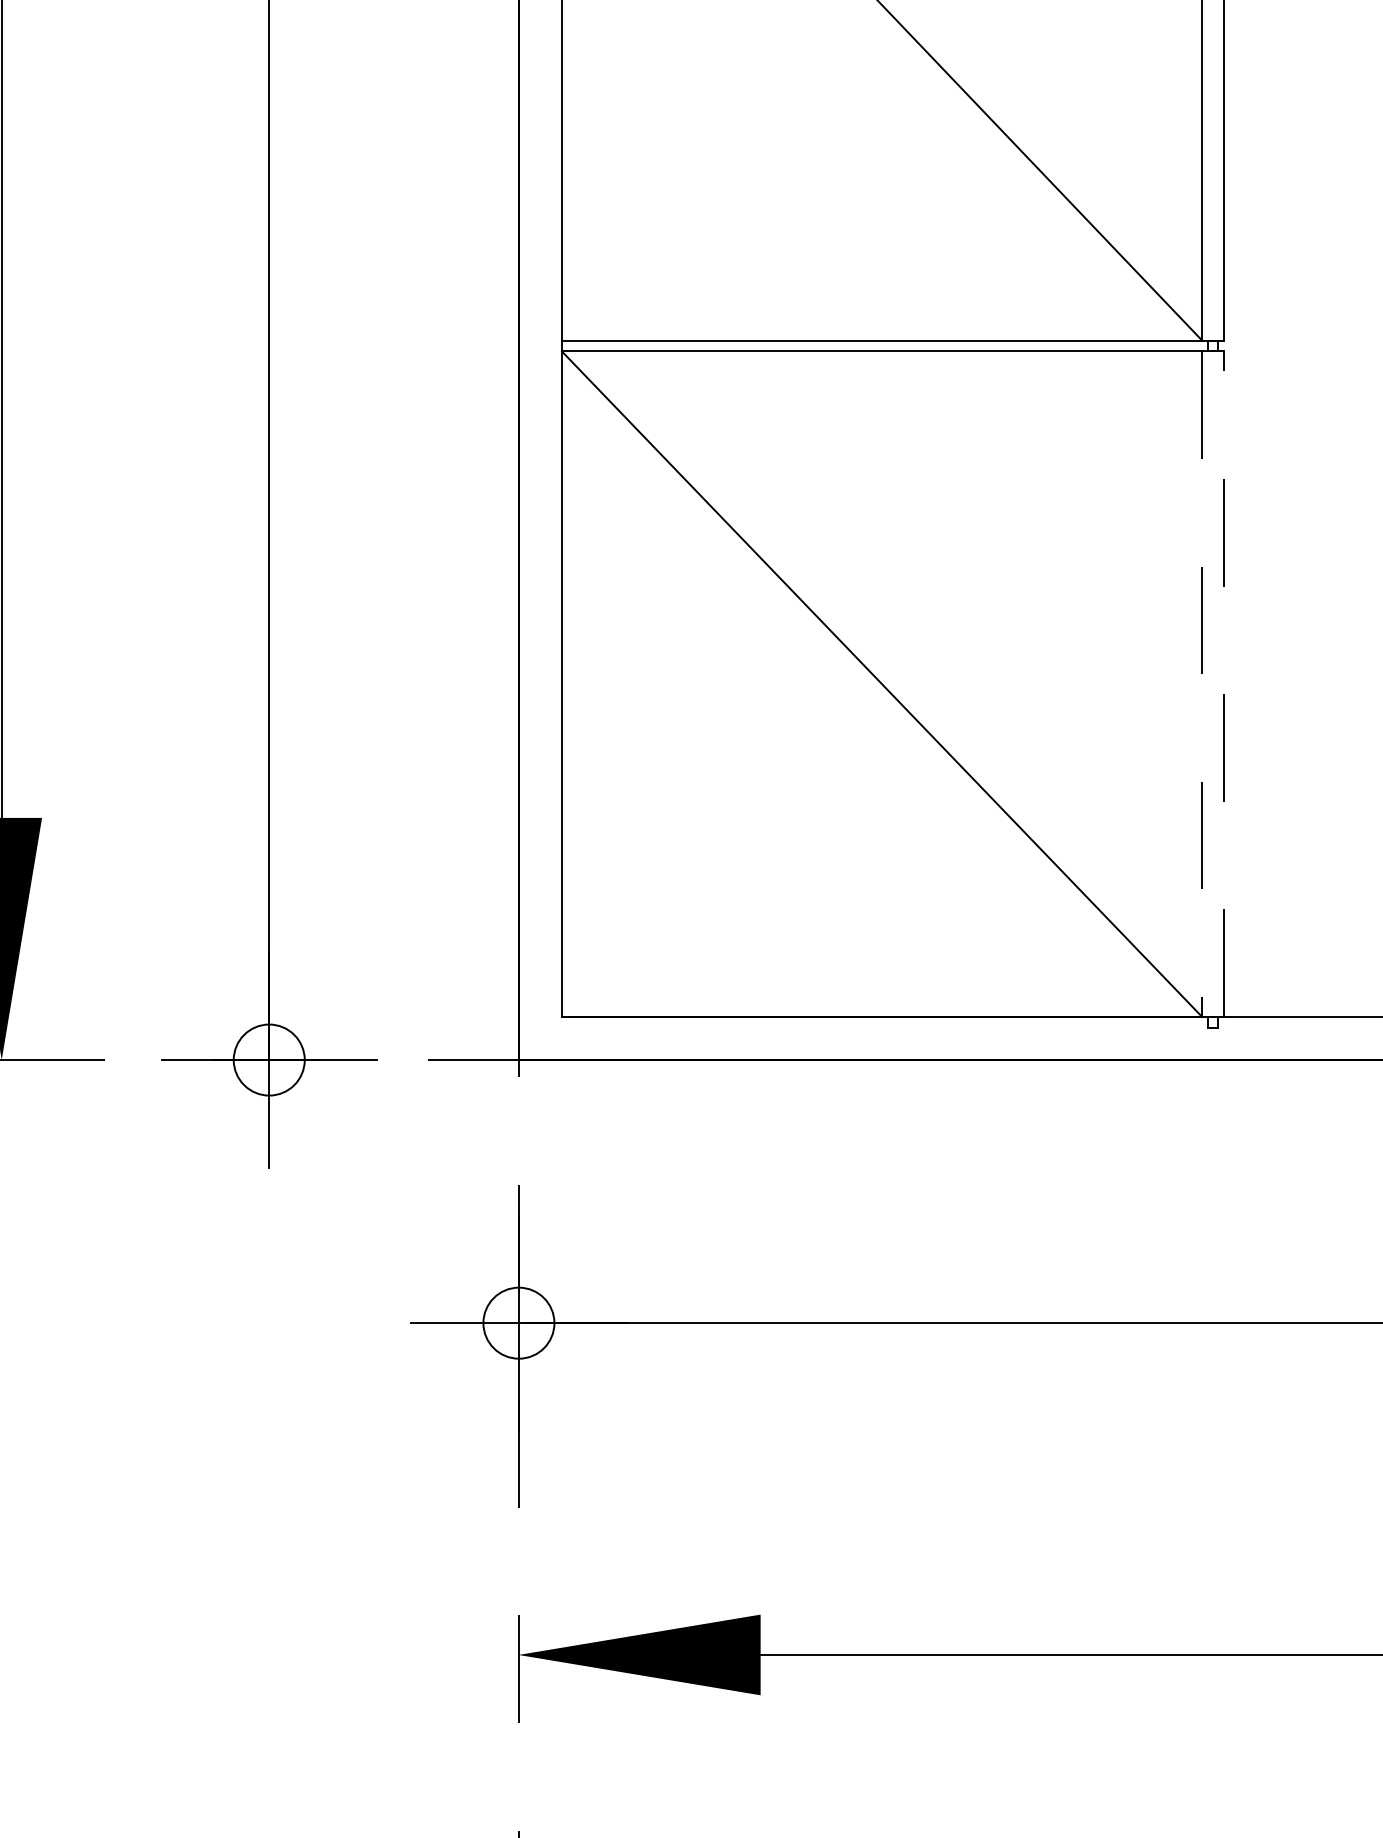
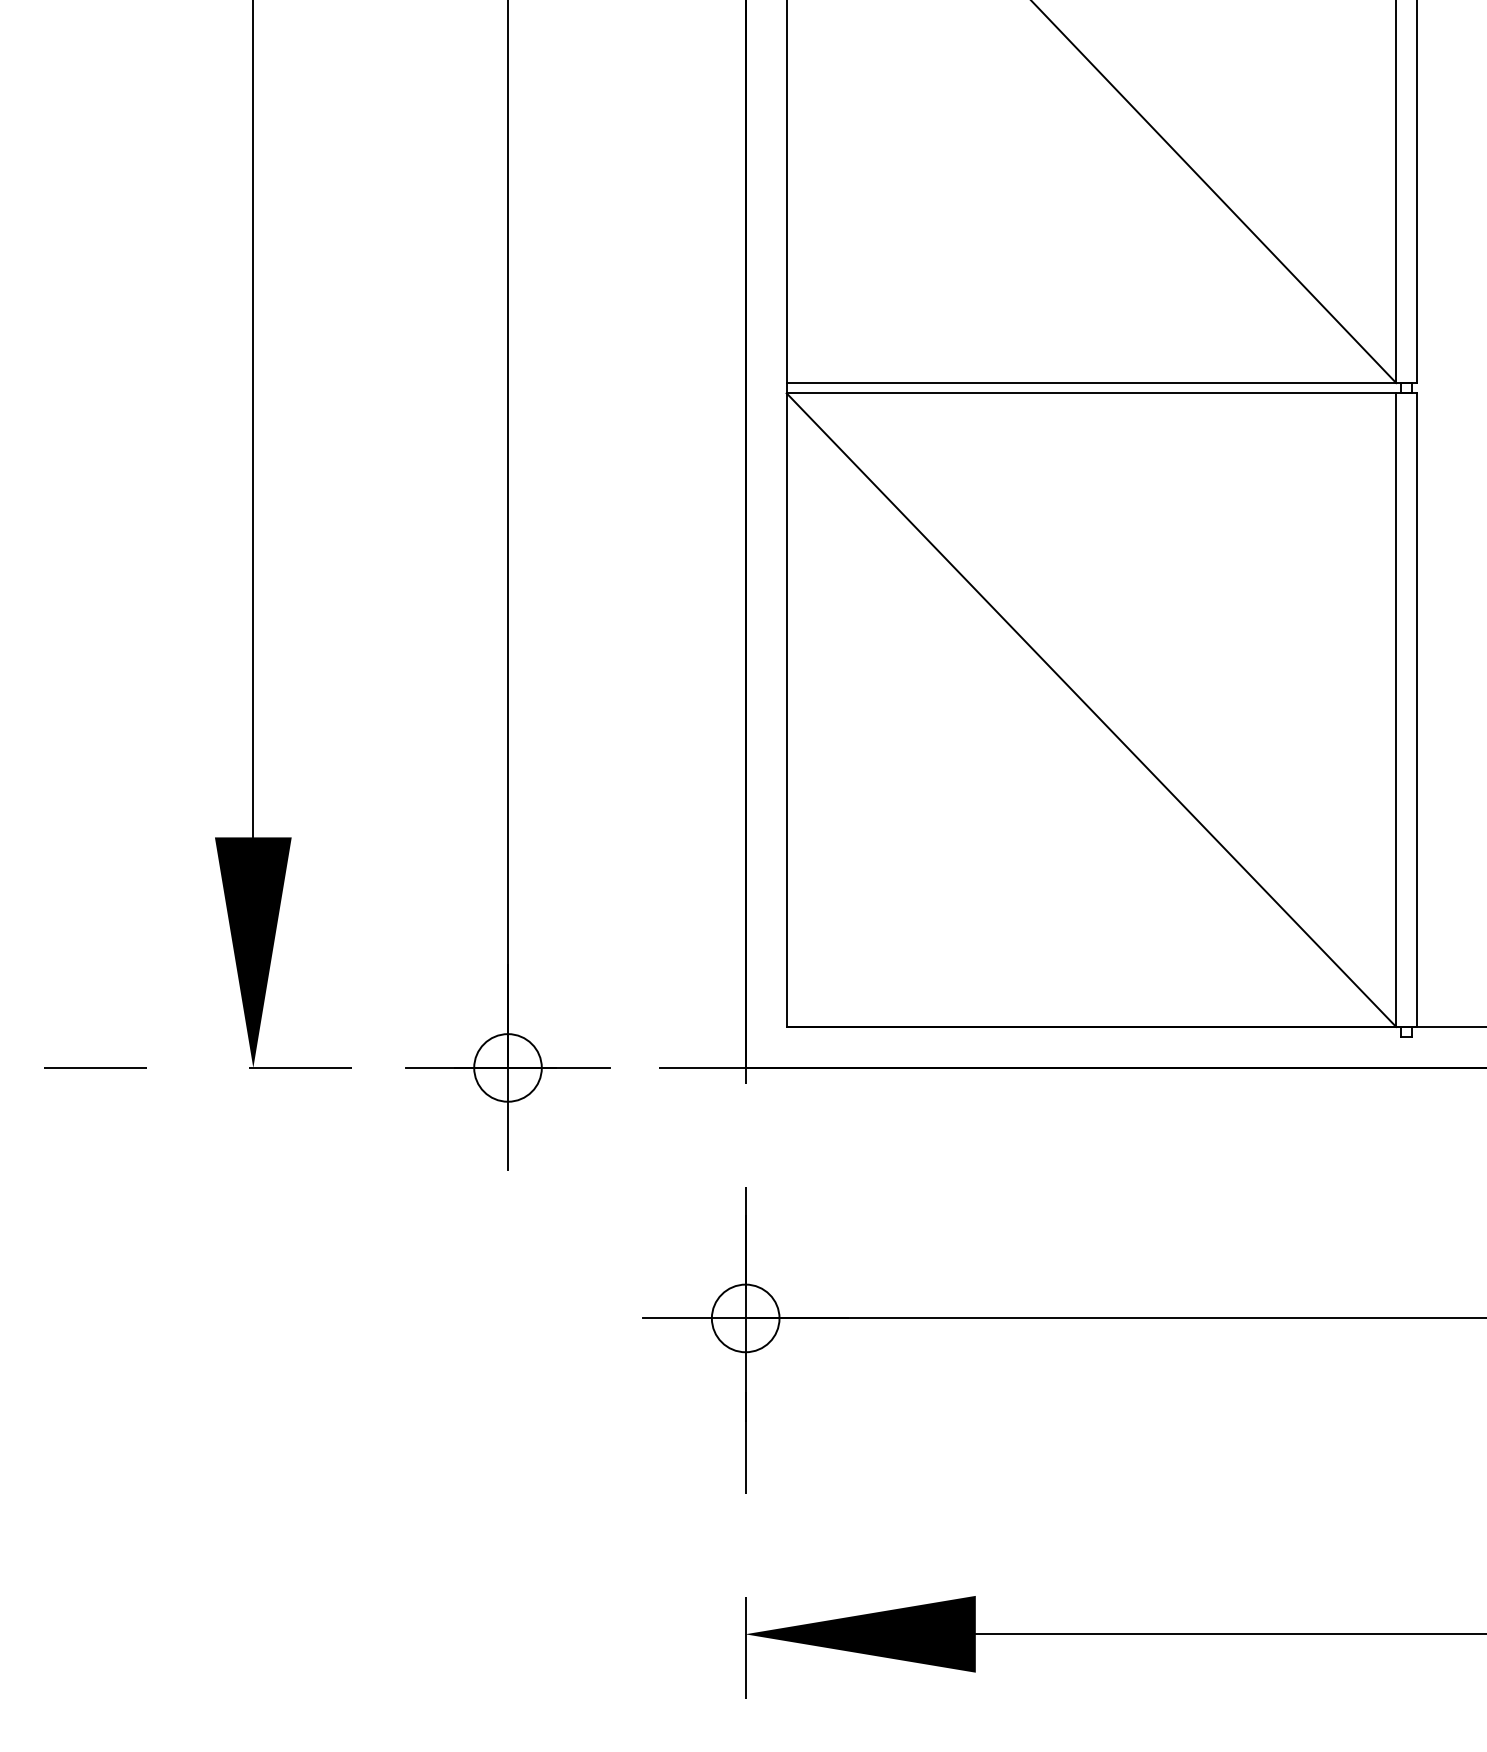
line: (1202, 684) -> (1396, 710), dashed -> solid
line: (1223, 684) -> (1416, 710), dashed -> solid

